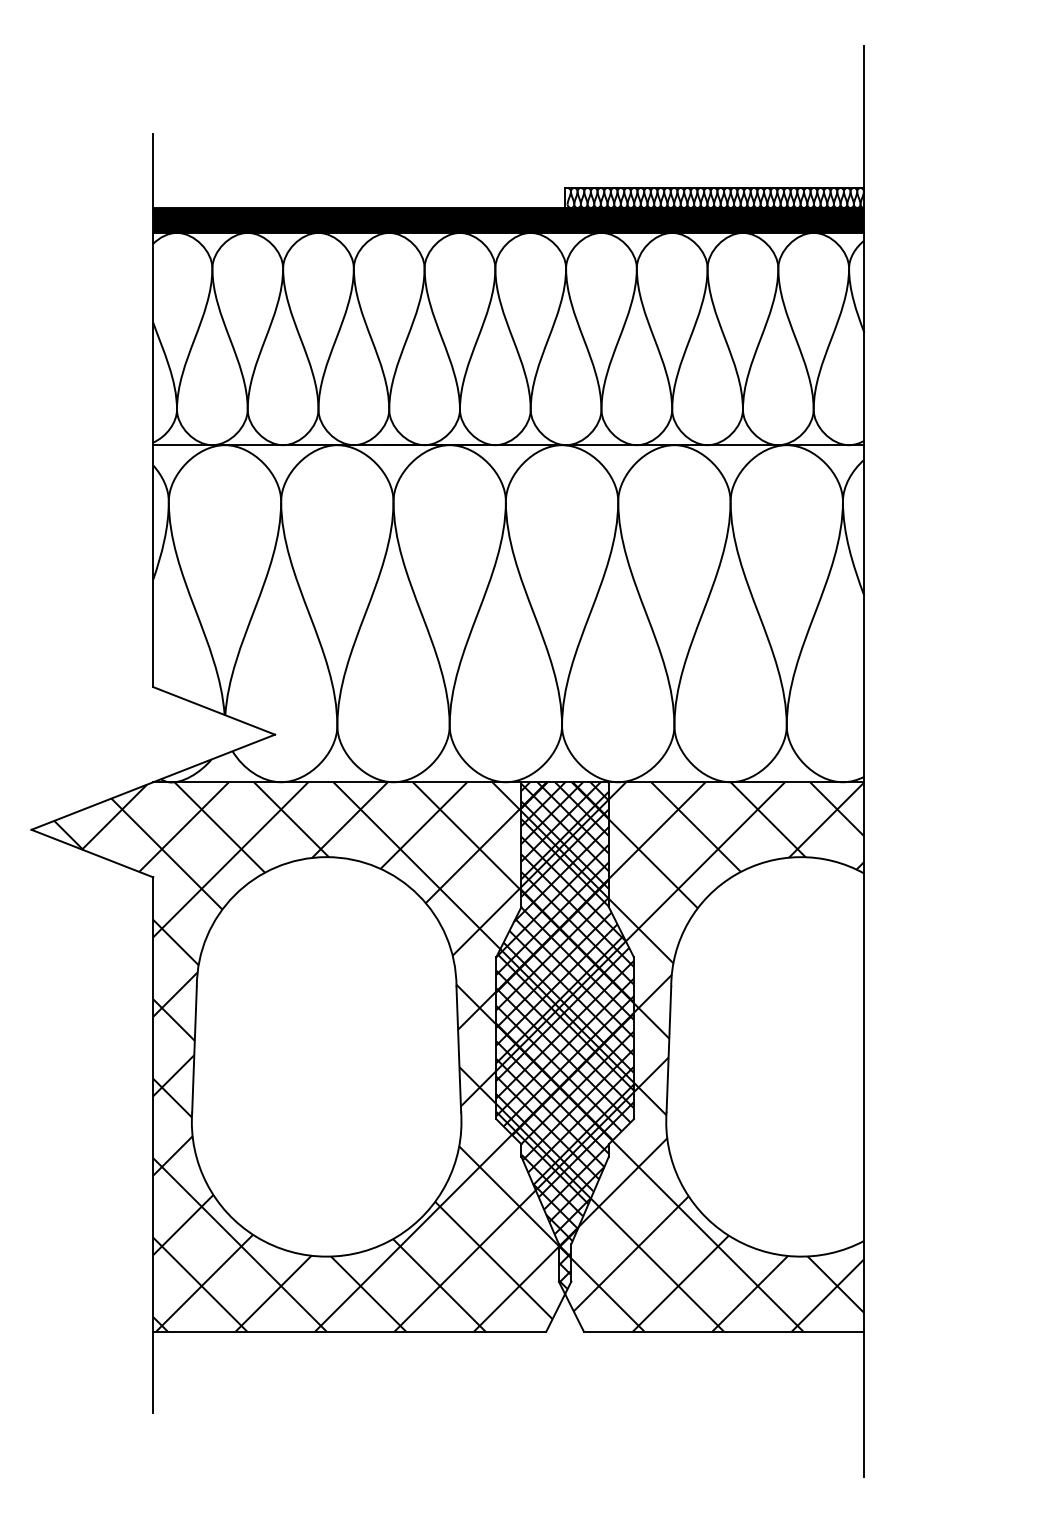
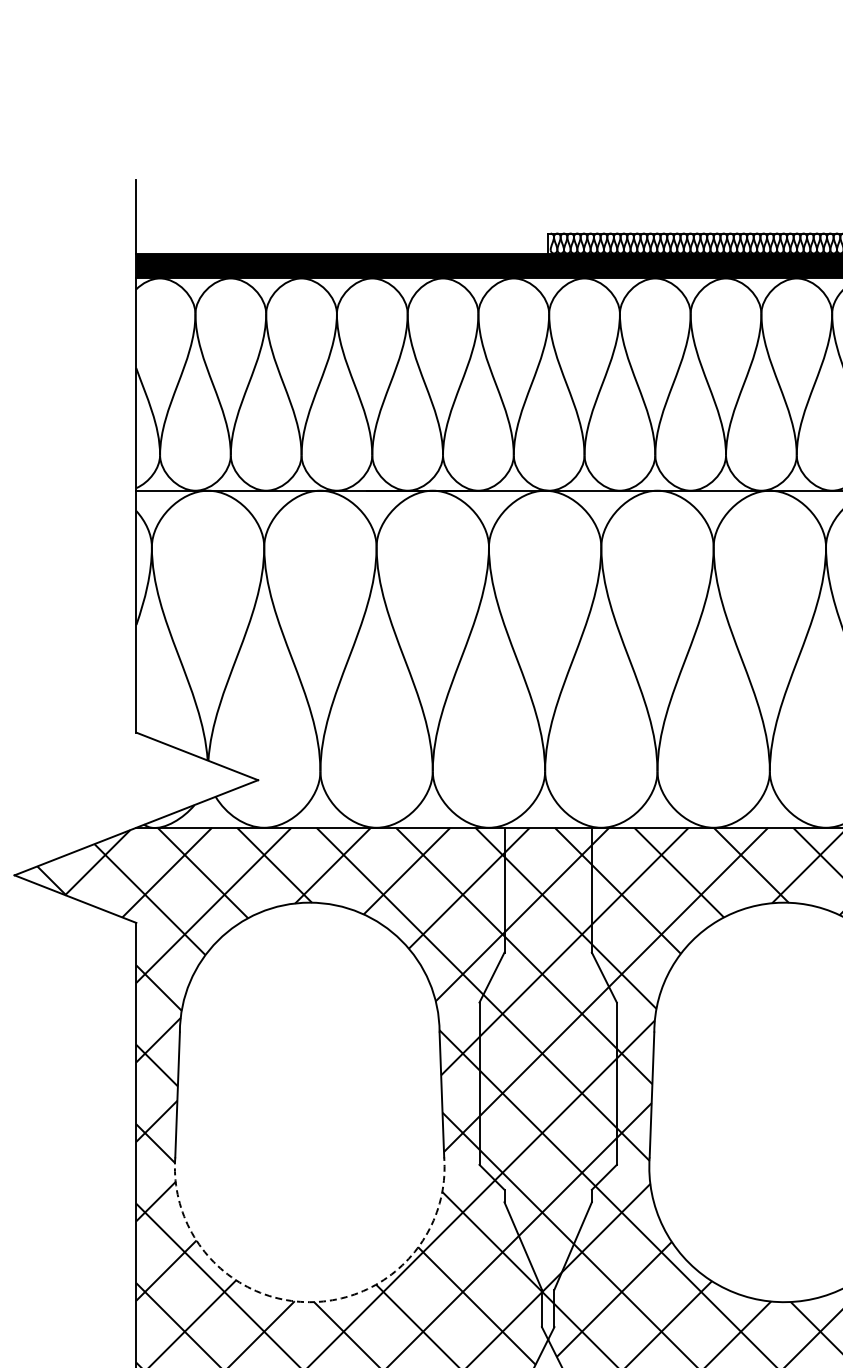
hatch: (564, 1035) -> (547, 1081), removed
arc: (326, 1256) -> (309, 1302), solid -> dashed

